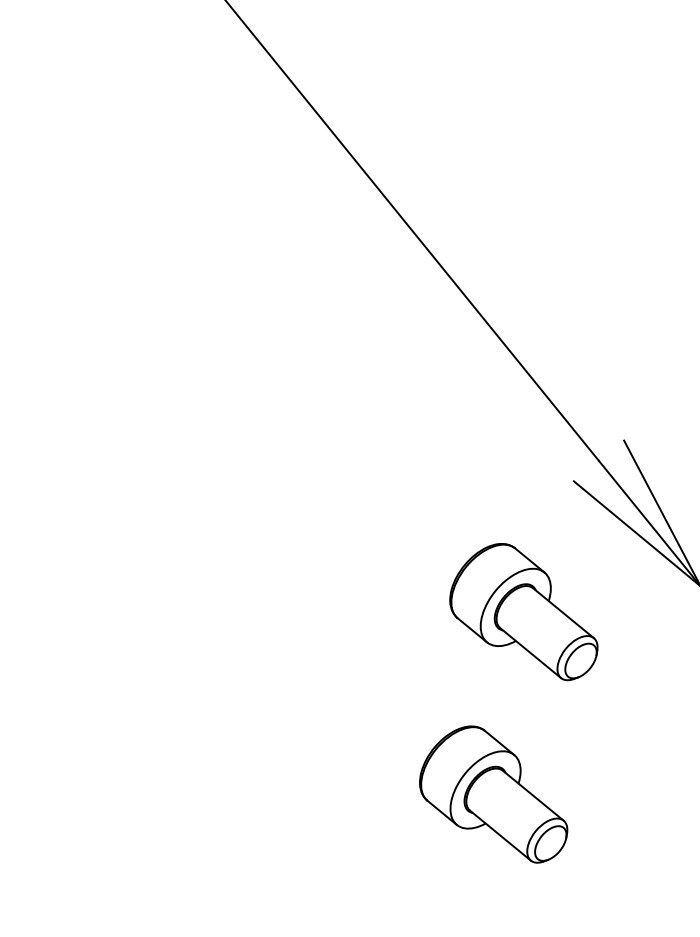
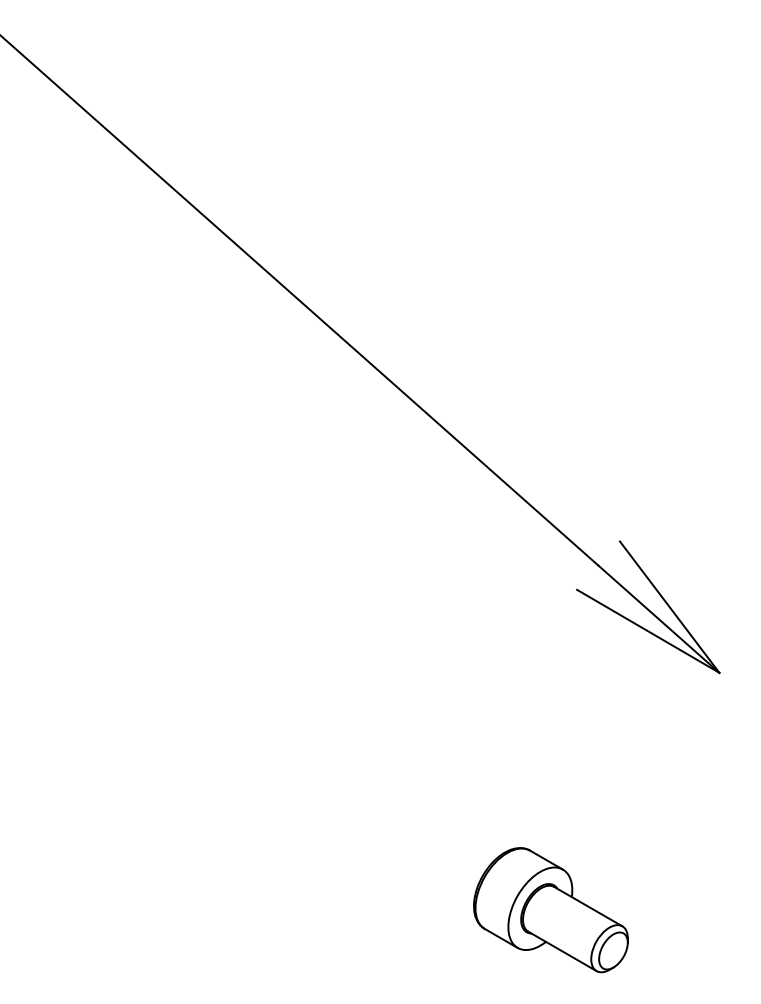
part: (525, 610) -> (550, 725), removed

